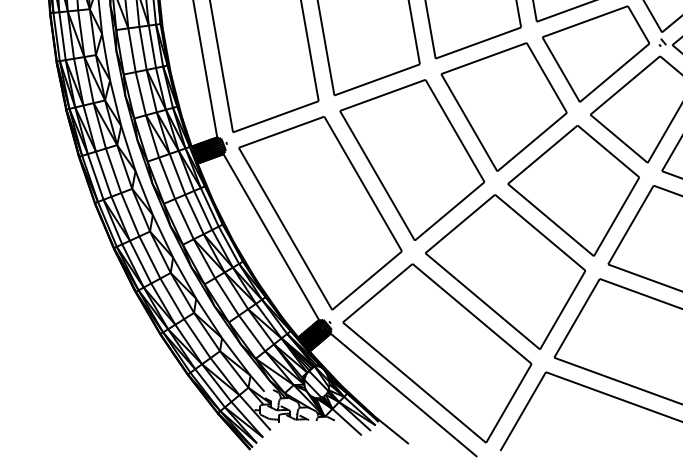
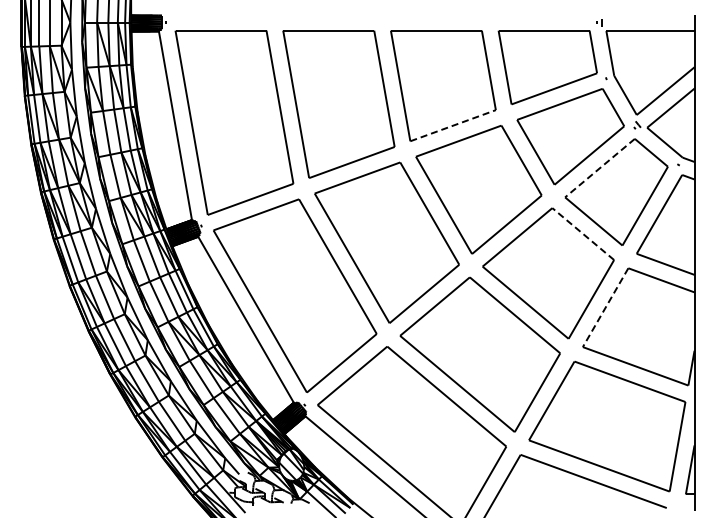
line: (478, 42) -> (453, 125), solid -> dashed
line: (625, 85) -> (600, 168), solid -> dashed
line: (607, 150) -> (582, 233), solid -> dashed
line: (630, 224) -> (605, 307), solid -> dashed

